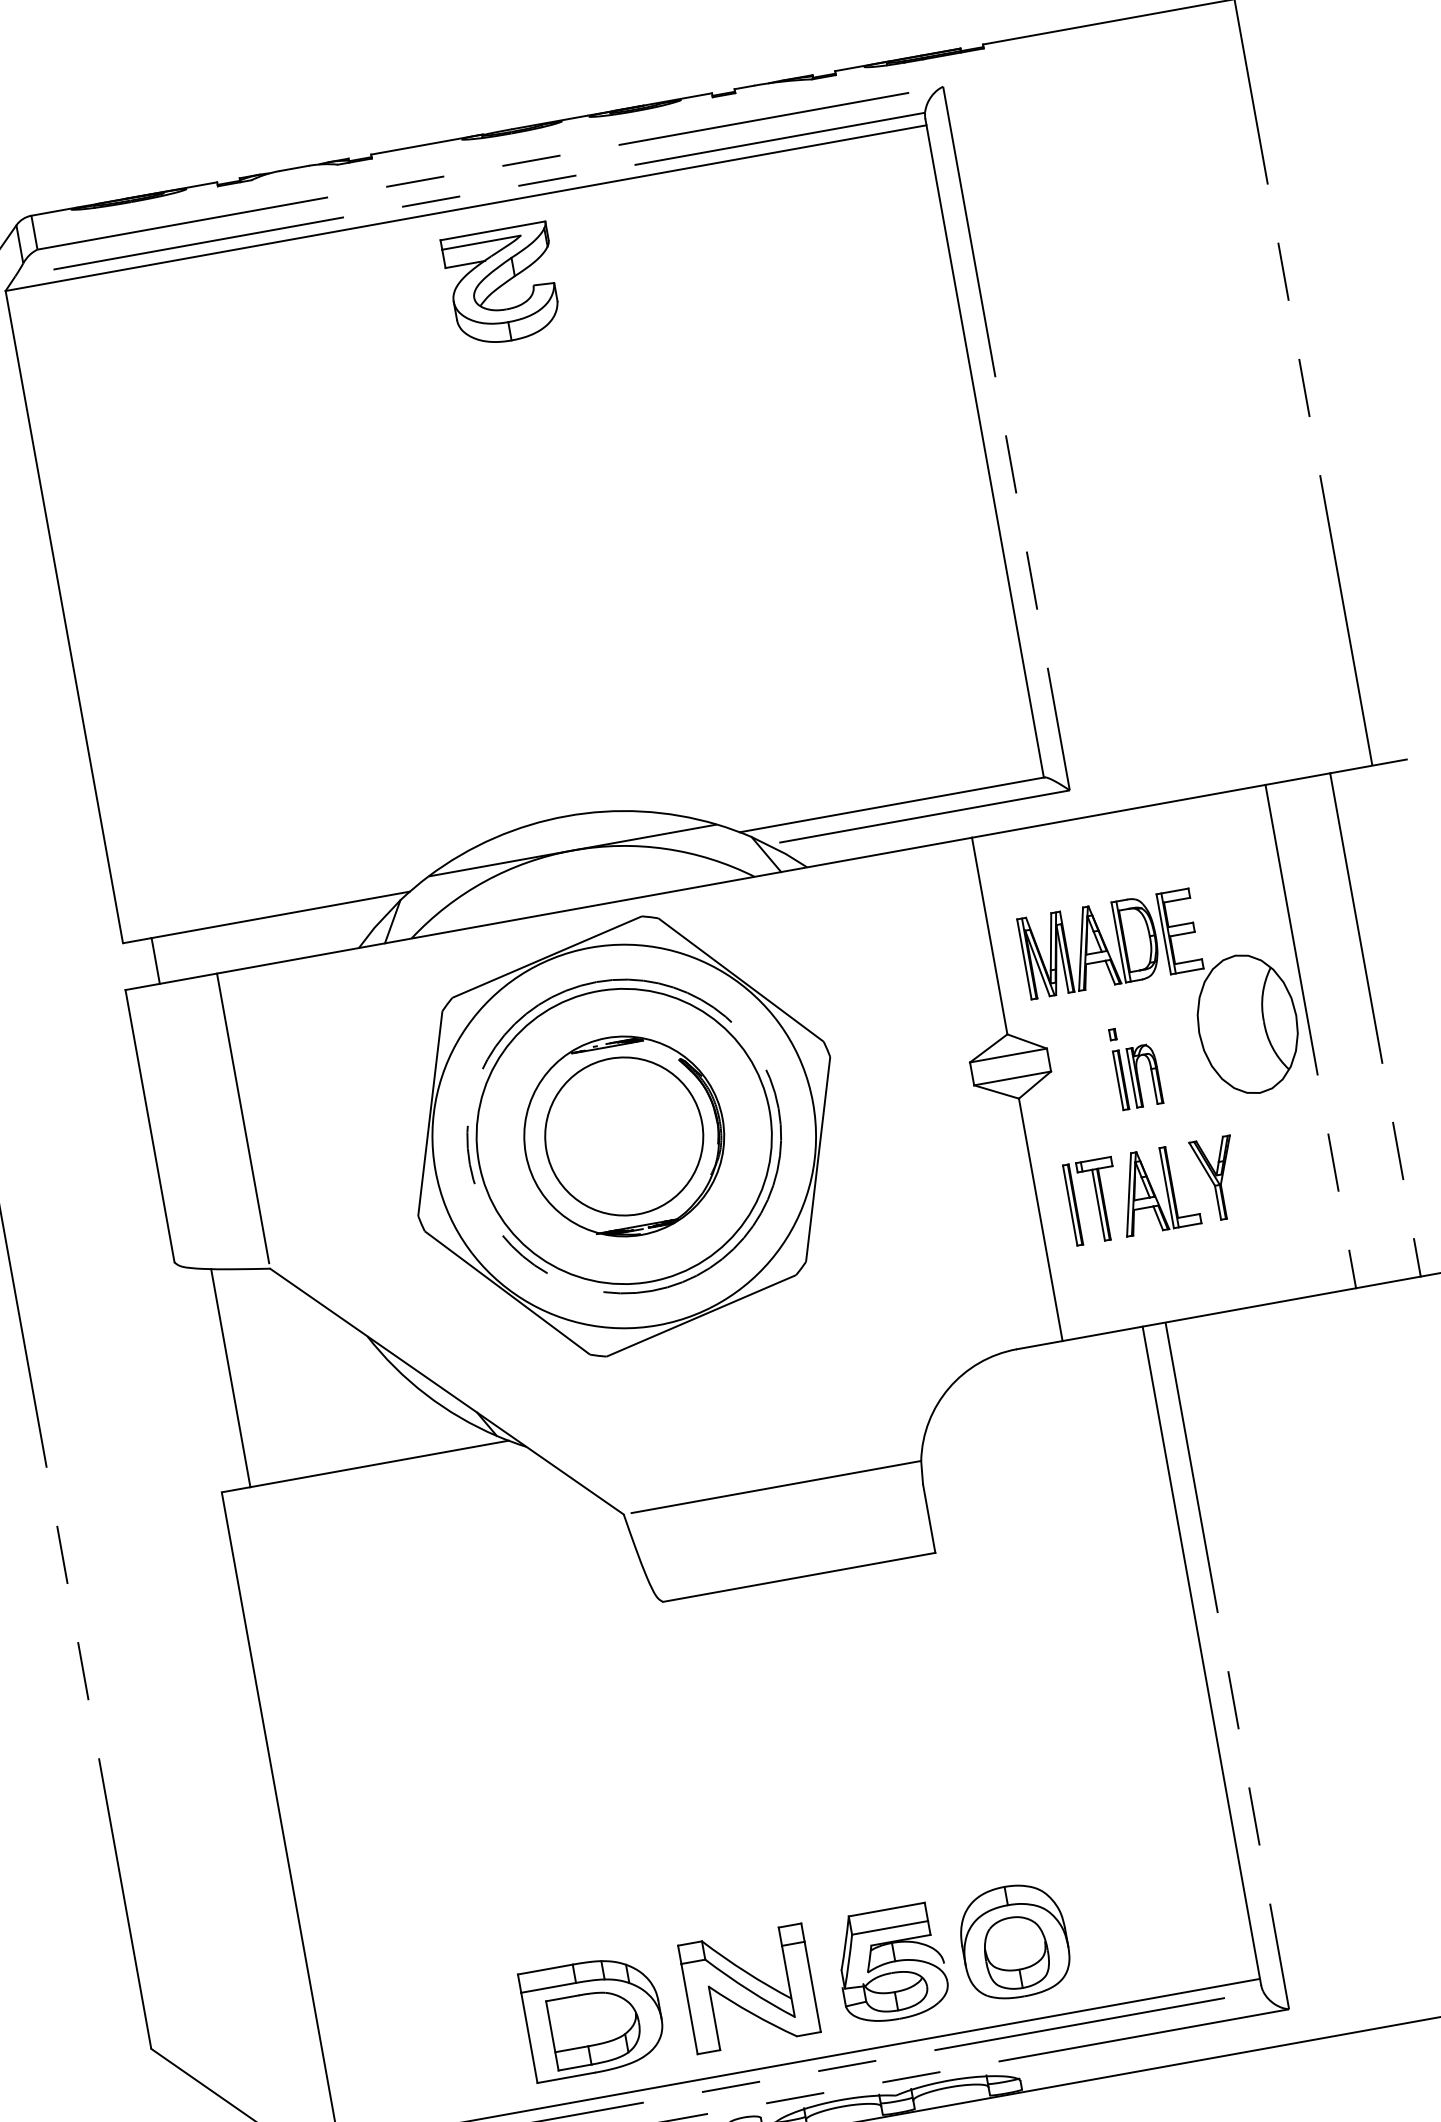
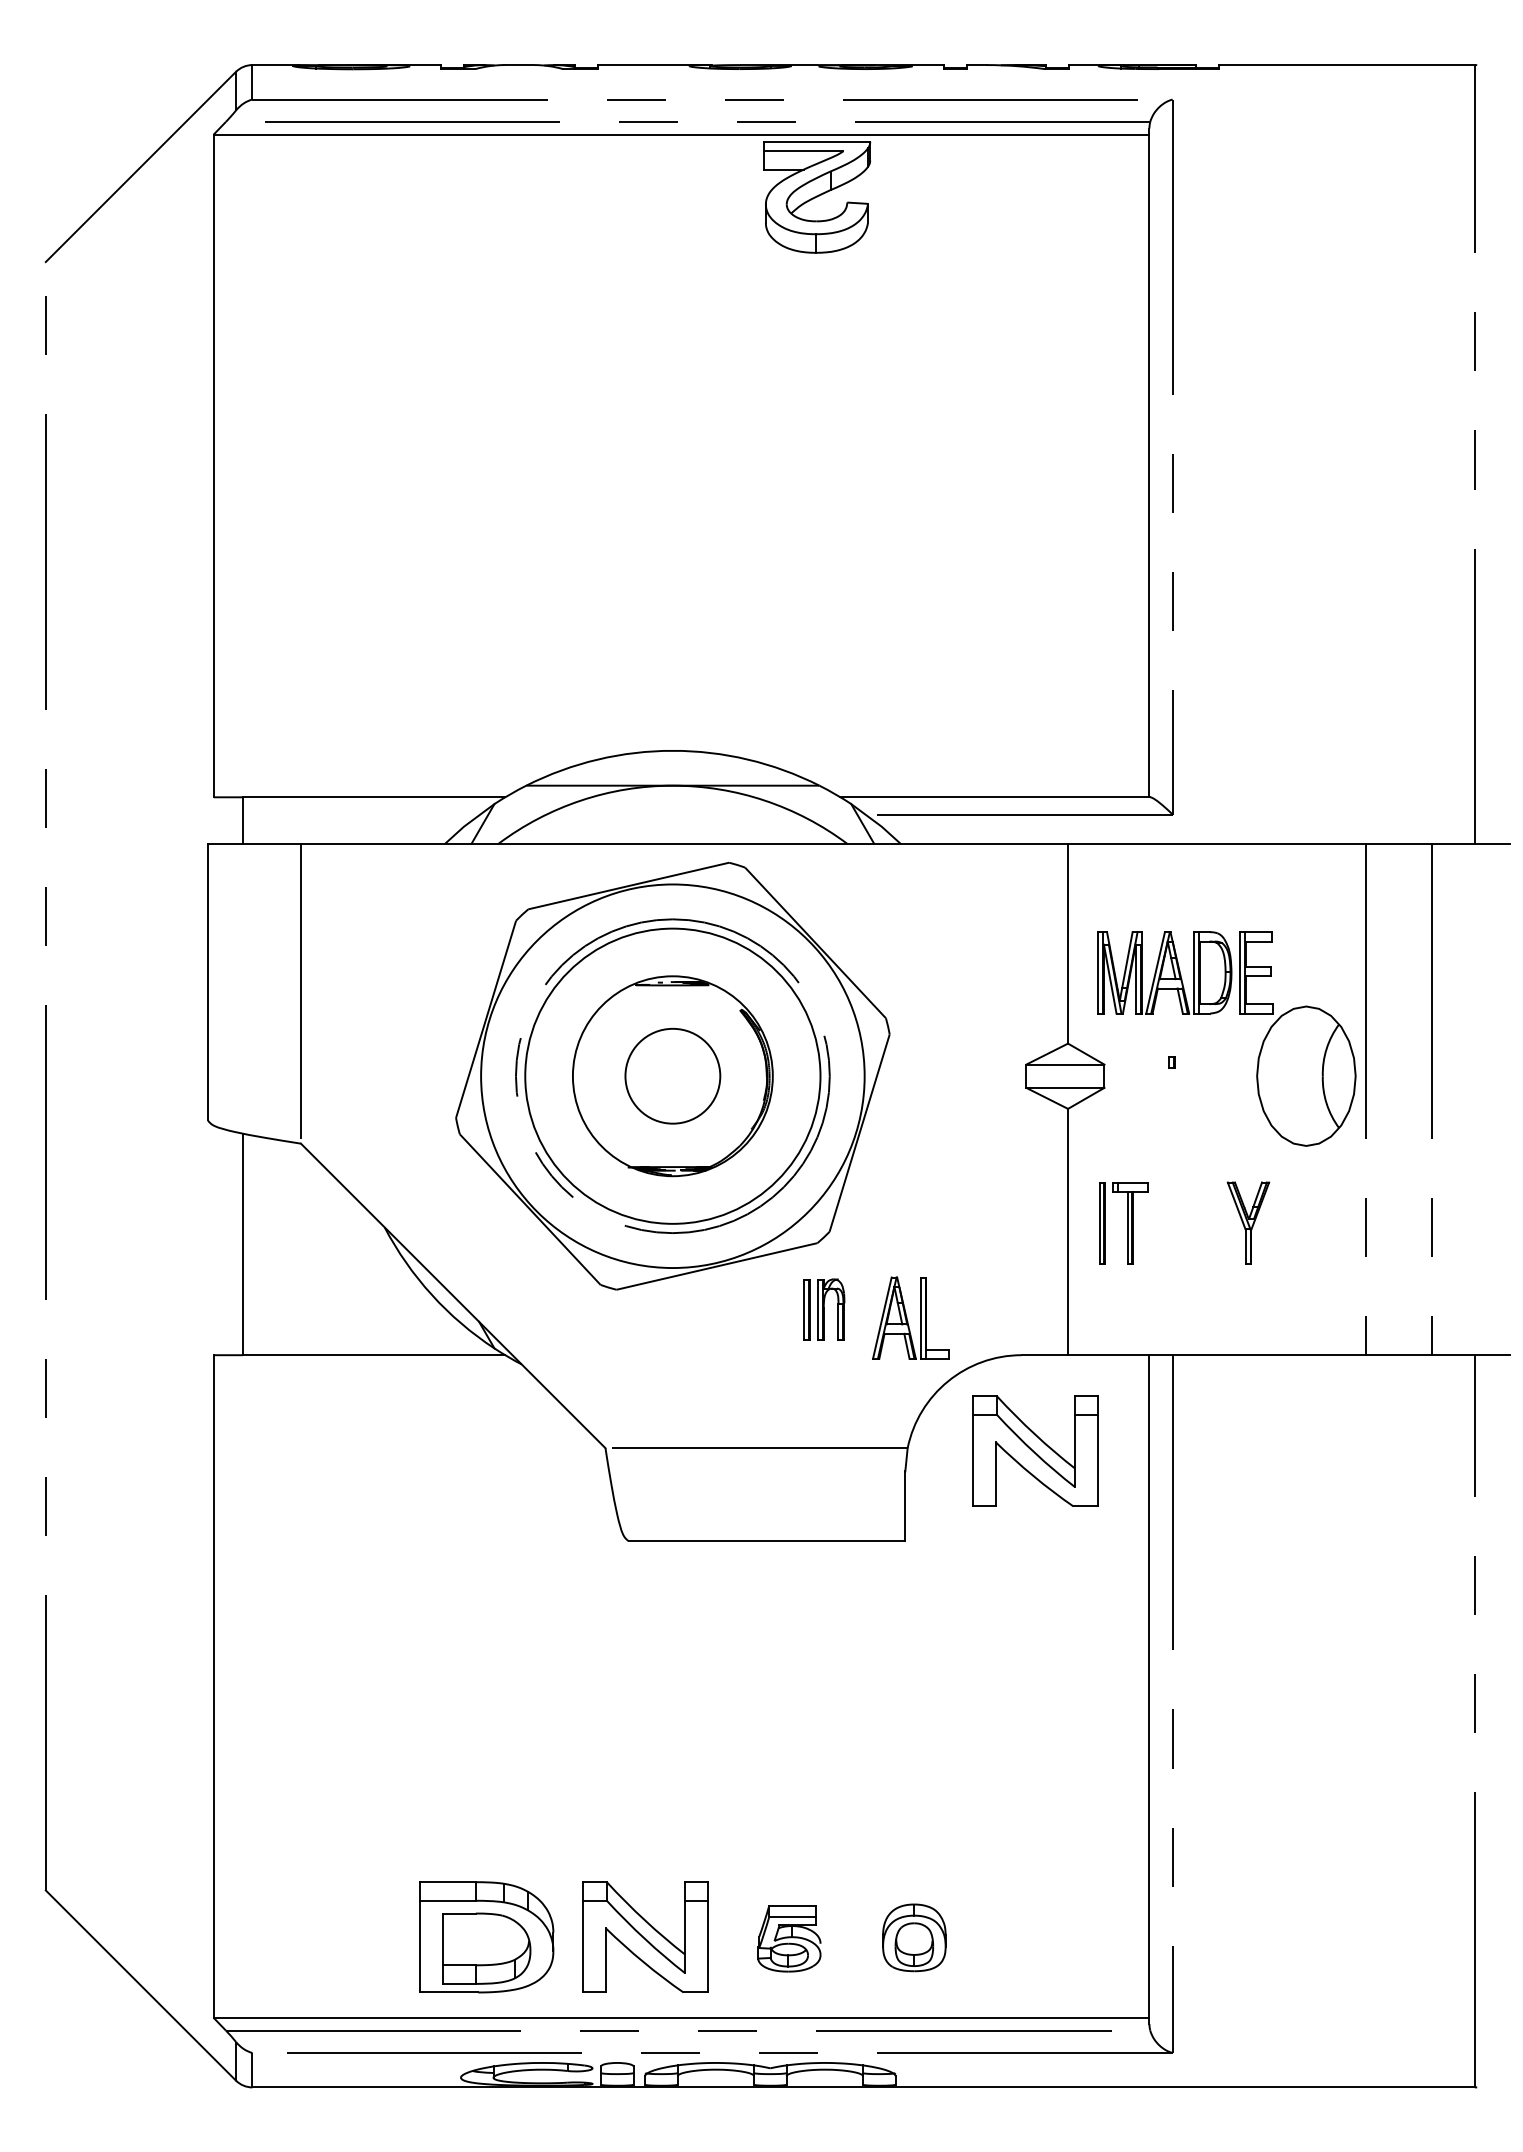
part: (503, 285) -> (817, 197), moved
part: (1138, 1076) -> (824, 1309), moved
circle: (623, 1136) -> (672, 1076), size x0.6
part: (1156, 1189) -> (910, 1317), moved
part: (1047, 1440) -> (1035, 1450), added
part: (1014, 1941) -> (914, 1937), size x0.6
part: (891, 1964) -> (789, 1938), size x0.6

